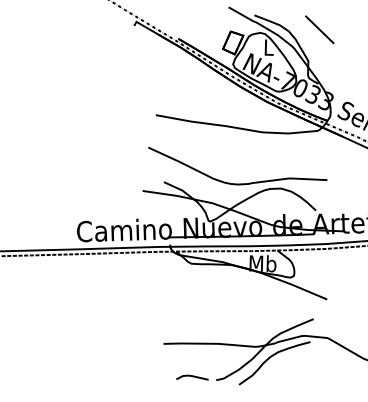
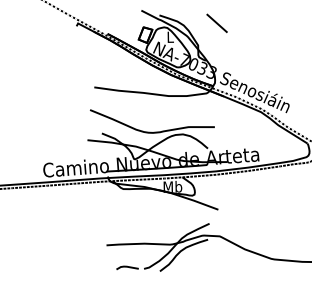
line: (318, 28) -> (216, 22), moved

